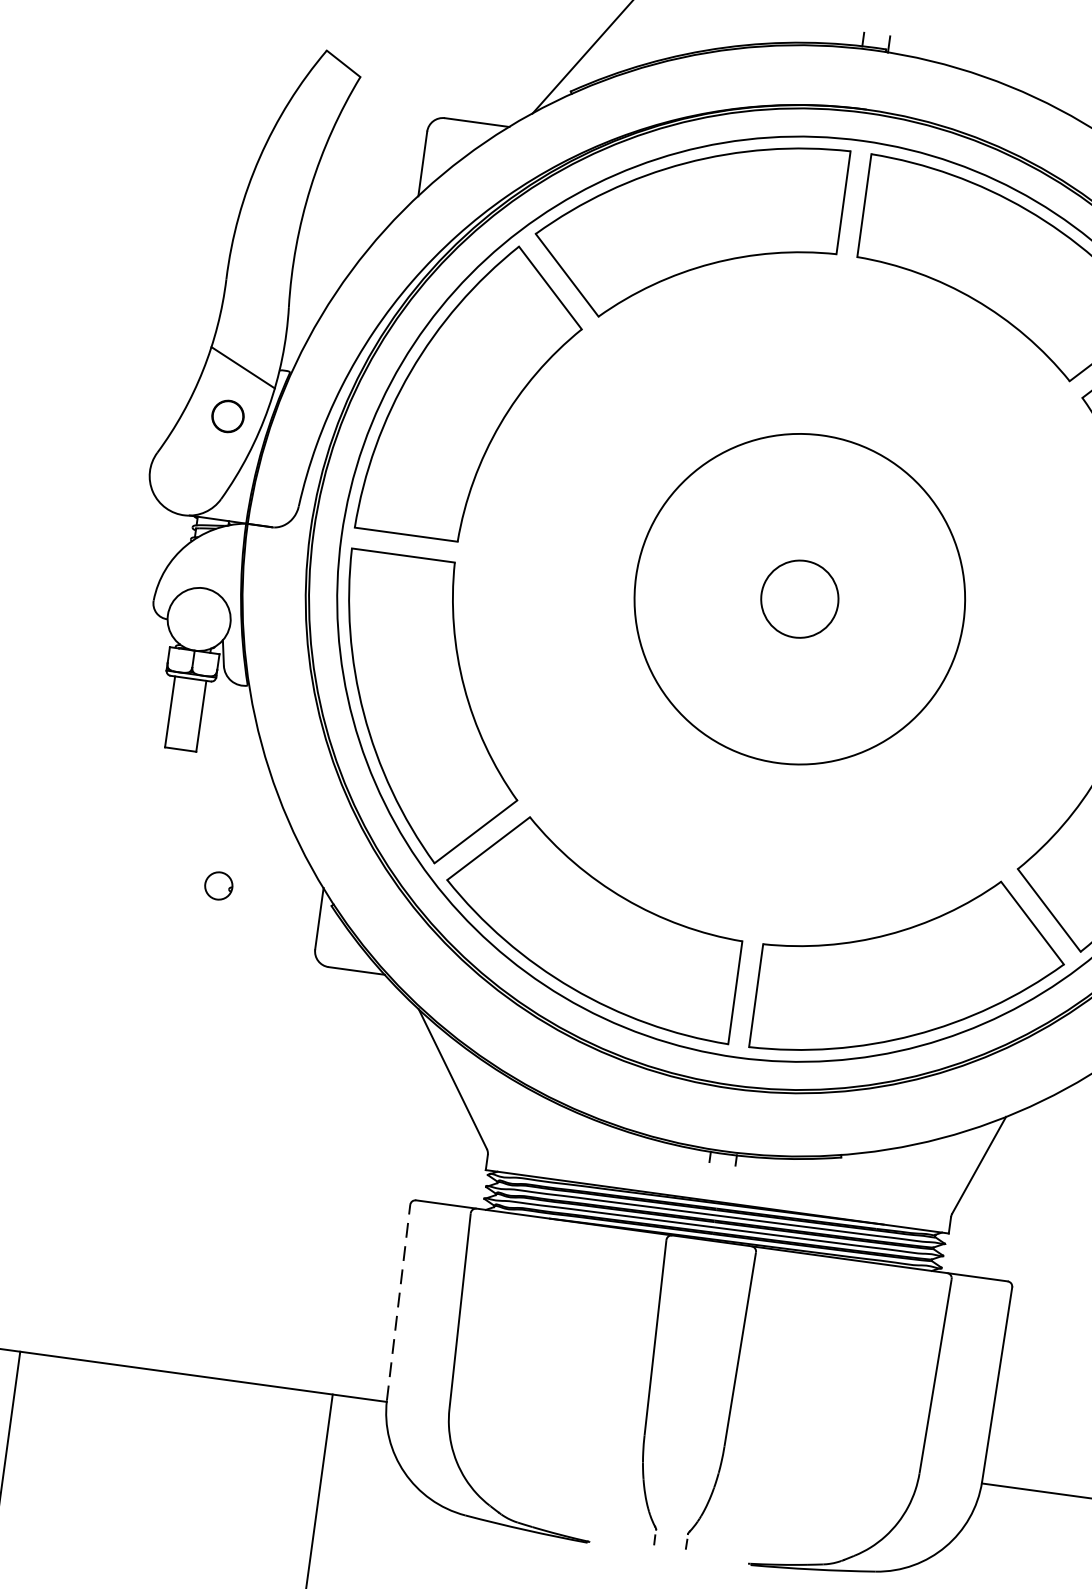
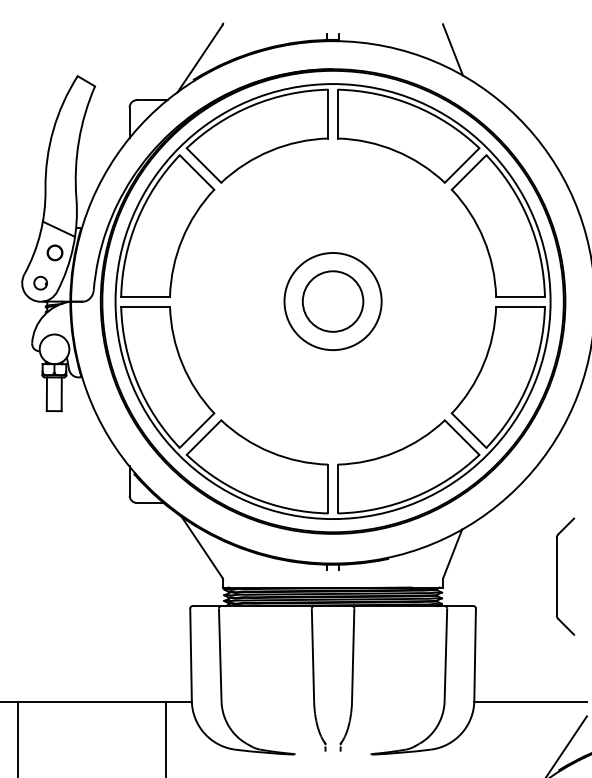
circle: (798, 598) -> (332, 301), size x0.62
circle: (798, 598) -> (332, 301), size x1.67
part: (218, 884) -> (40, 282), moved
line: (399, 1302) -> (191, 654), dashed -> solid

